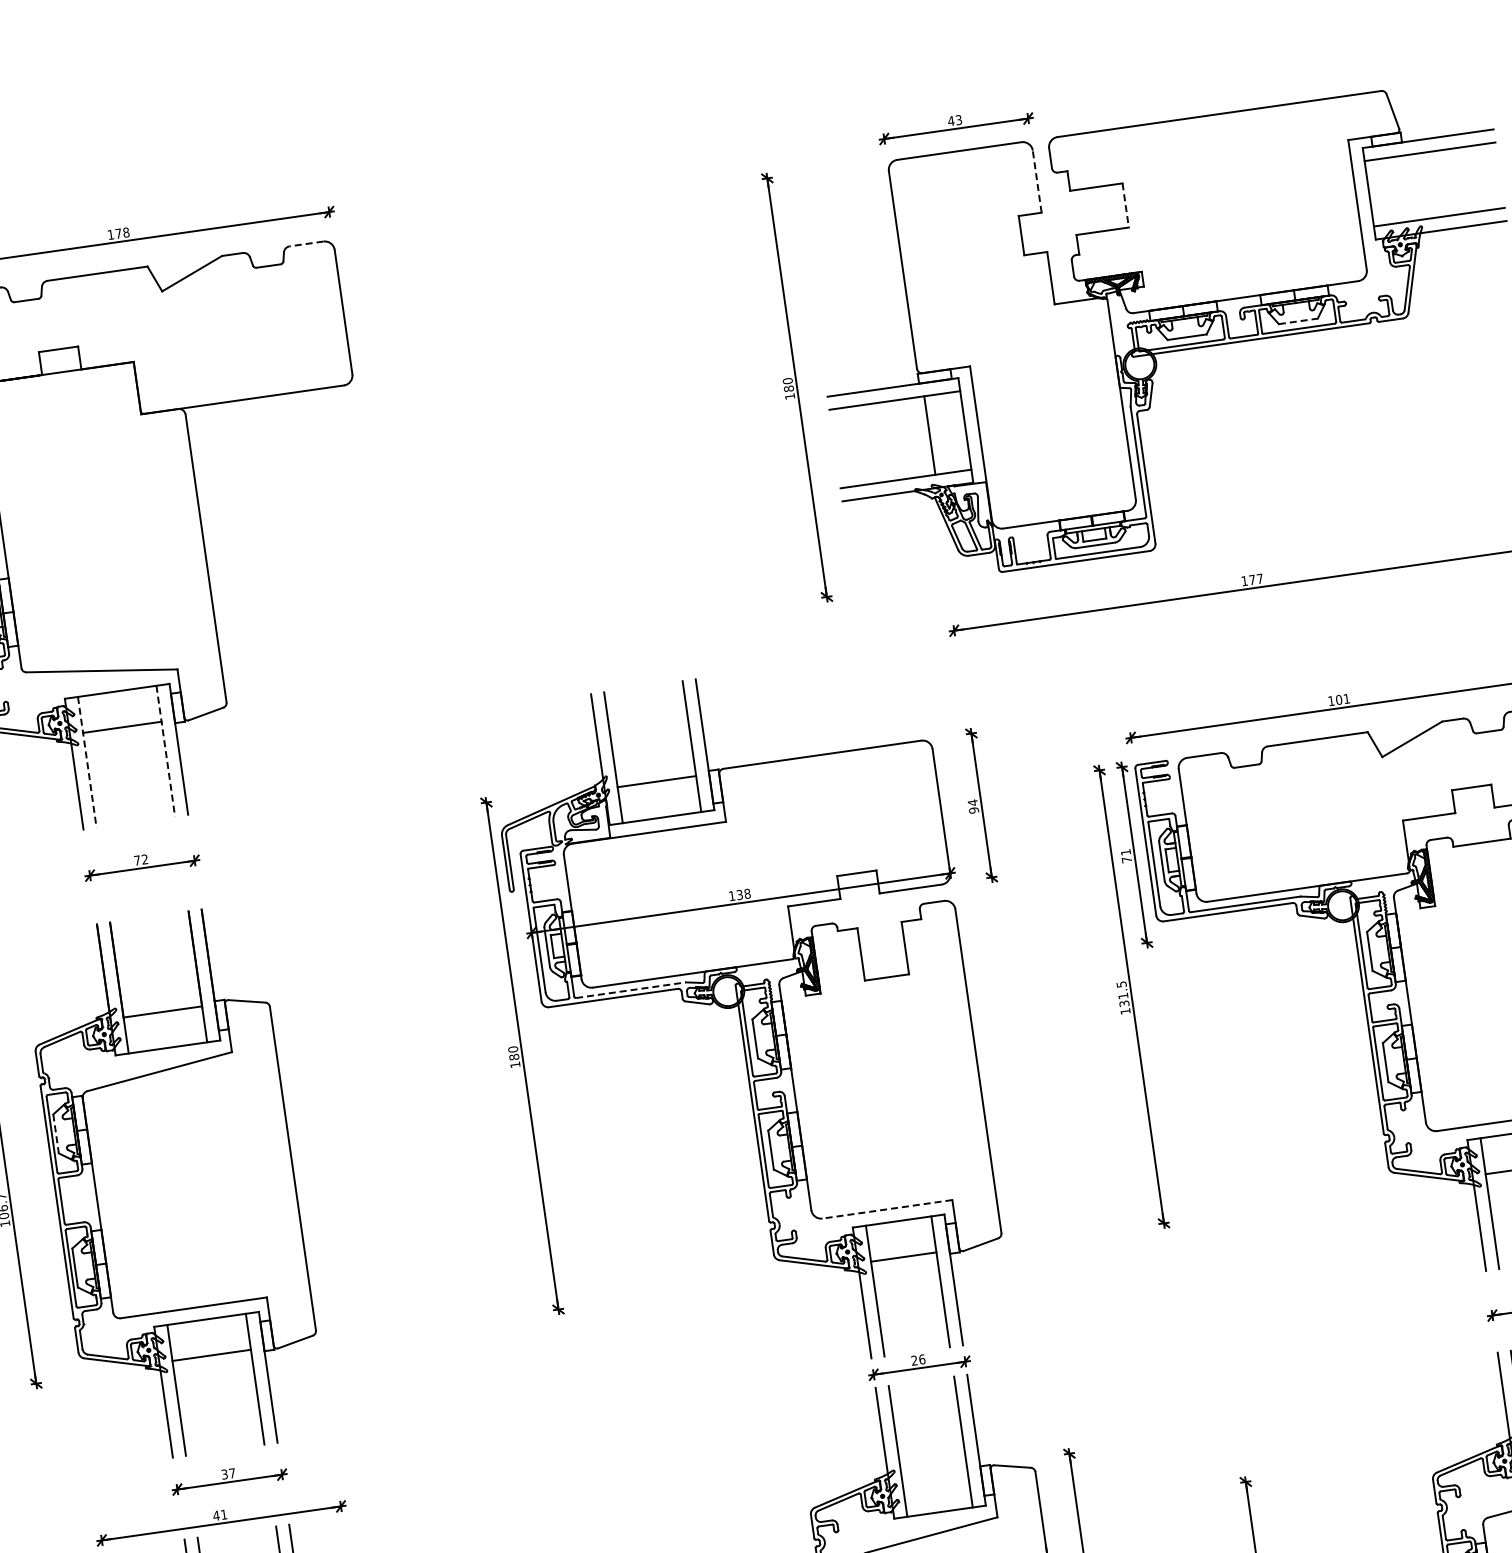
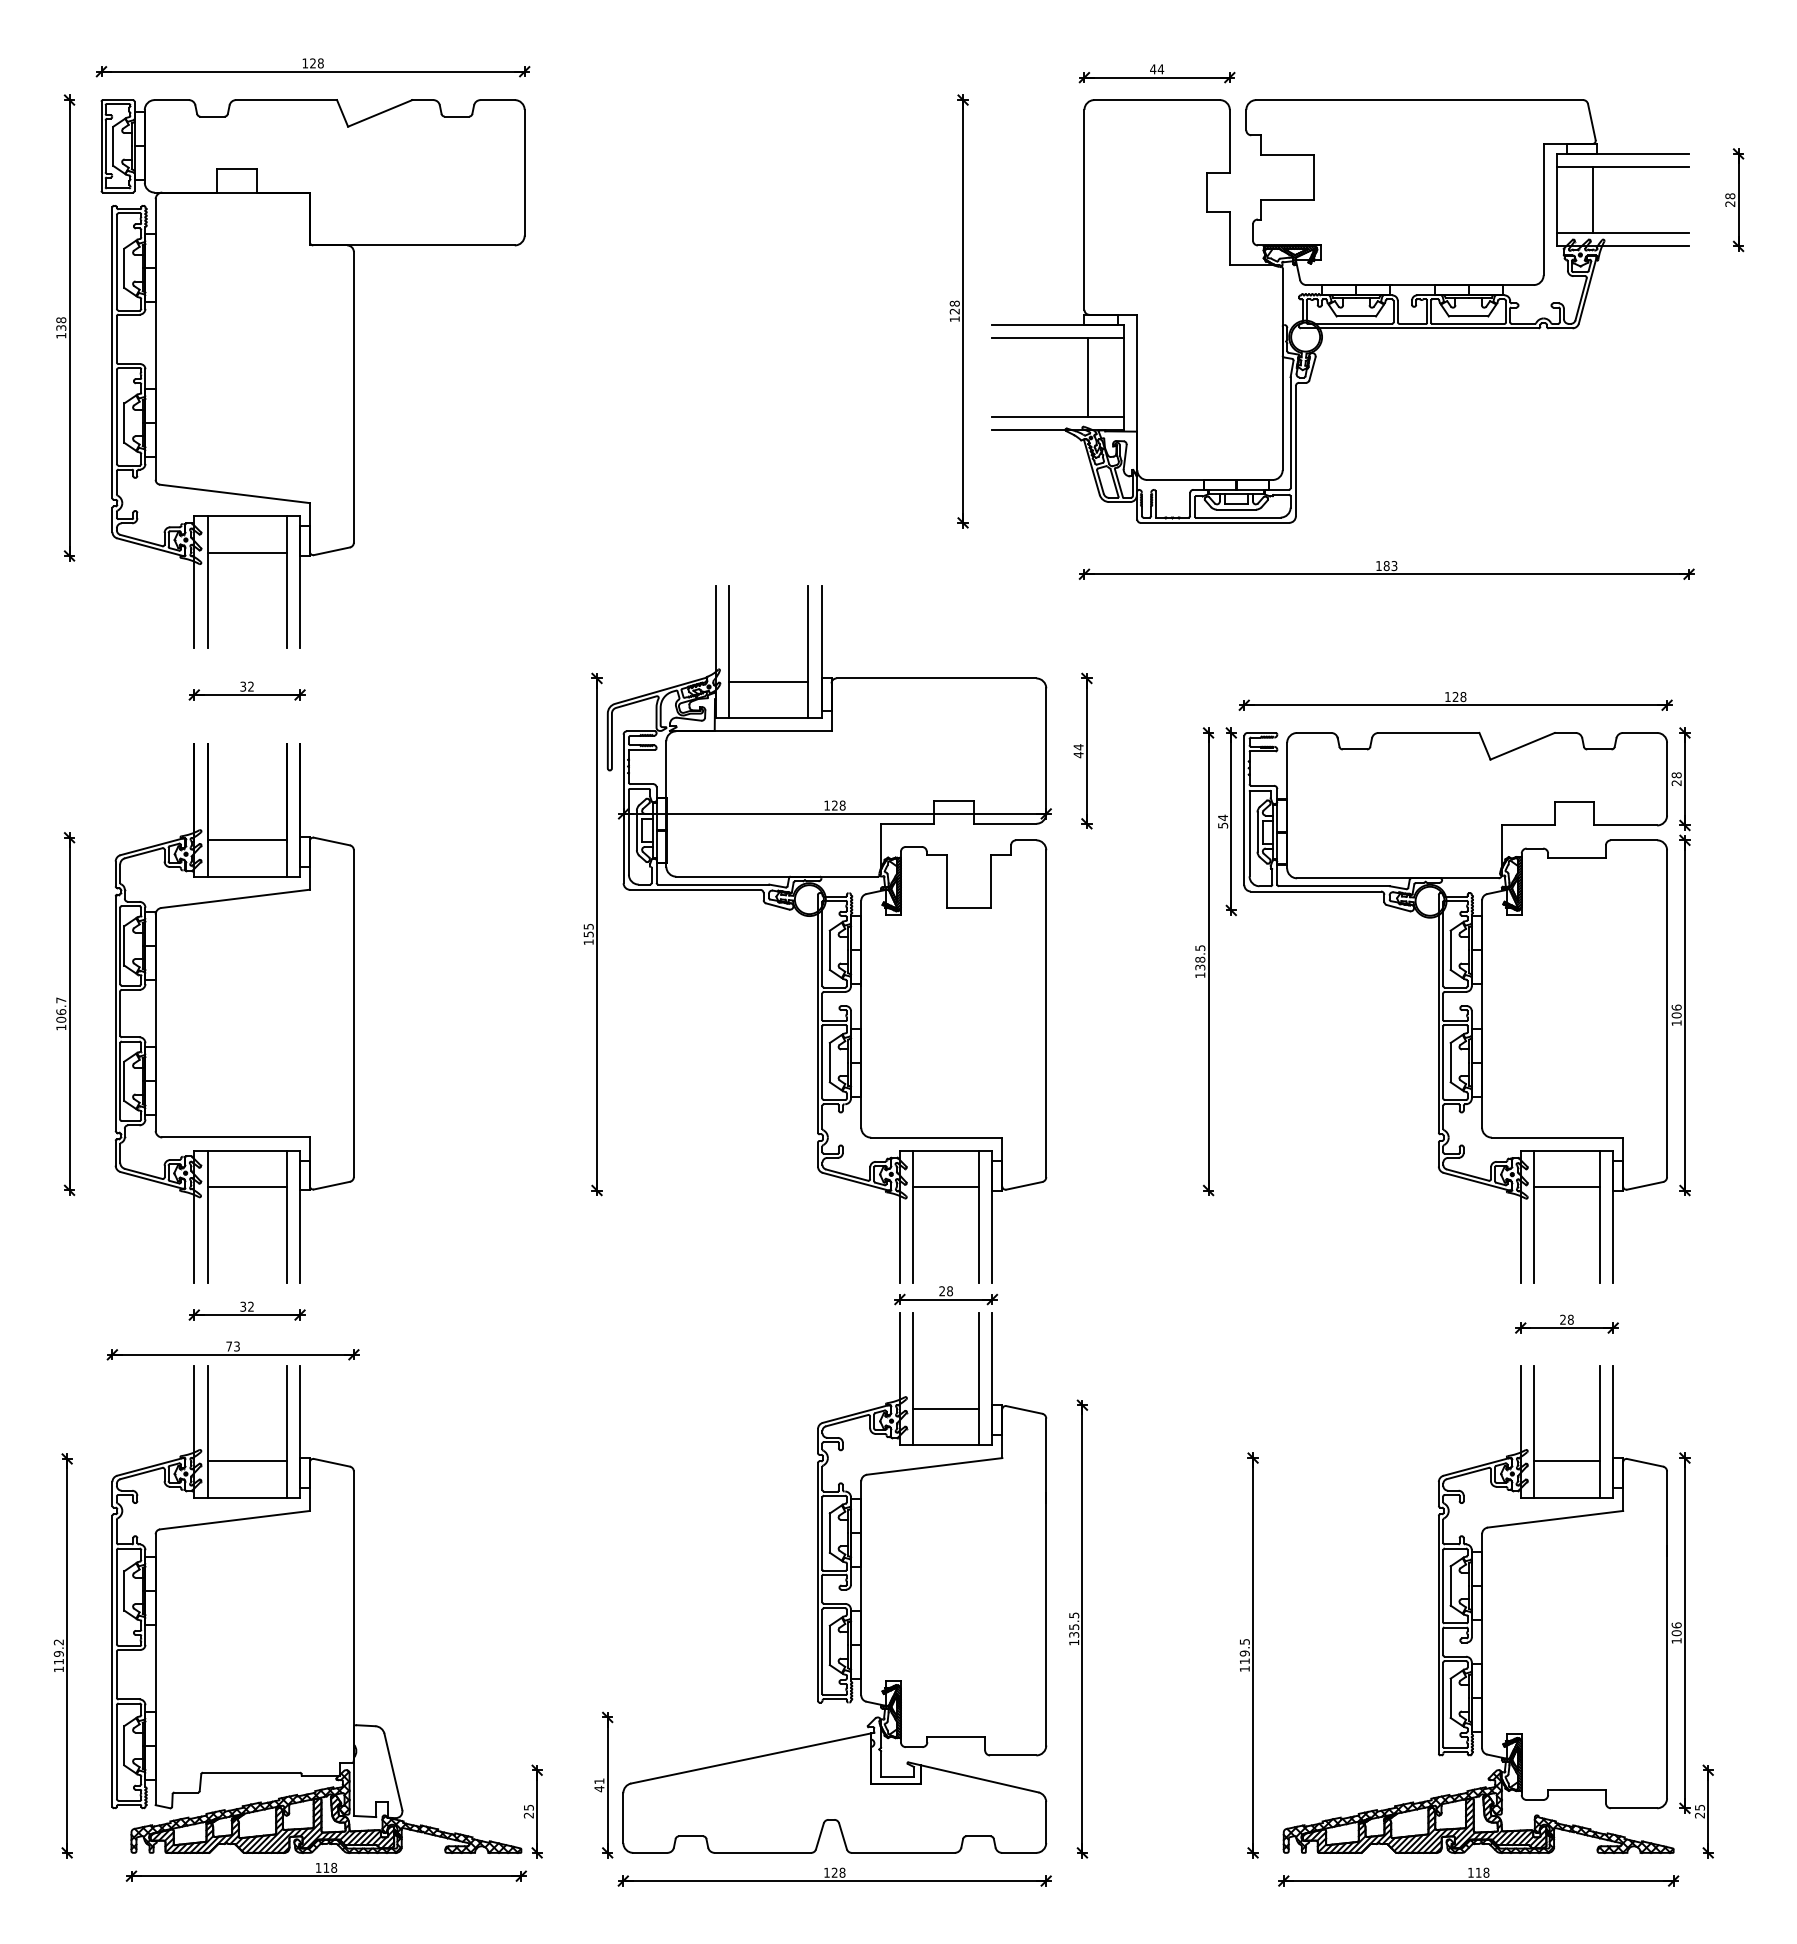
text: (958, 120) -> (1160, 69), 43 -> 44
line: (1036, 180) -> (1229, 140), dashed -> solid
line: (1405, 188) -> (1593, 200), added
line: (1126, 205) -> (1314, 177), dashed -> solid
text: (118, 233) -> (312, 63), 178 -> 128
line: (306, 244) -> (497, 100), dashed -> solid
line: (1298, 321) -> (1468, 316), dashed -> solid
text: (788, 384) -> (954, 307), 180 -> 128
text: (1256, 579) -> (1390, 566), 177 -> 183
text: (1342, 699) -> (1459, 697), 101 -> 128
line: (165, 751) -> (286, 582), dashed -> solid
line: (87, 762) -> (207, 582), dashed -> solid
text: (973, 810) -> (1078, 754), 94 -> 44
text: (1126, 855) -> (1223, 821), 71 -> 54
text: (137, 860) -> (243, 686), 72 -> 32
text: (739, 894) -> (834, 805), 138 -> 128
line: (631, 990) -> (714, 884), dashed -> solid
text: (1123, 995) -> (1200, 959), 131.5 -> 138.5
text: (513, 1053) -> (588, 930), 180 -> 155
line: (56, 1133) -> (124, 945), dashed -> solid
line: (887, 1209) -> (936, 1137), dashed -> solid
text: (922, 1359) -> (950, 1291), 26 -> 28
text: (231, 1473) -> (250, 1306), 37 -> 32
line: (935, 1476) -> (946, 1408), added
text: (219, 1515) -> (232, 1346), 41 -> 73

